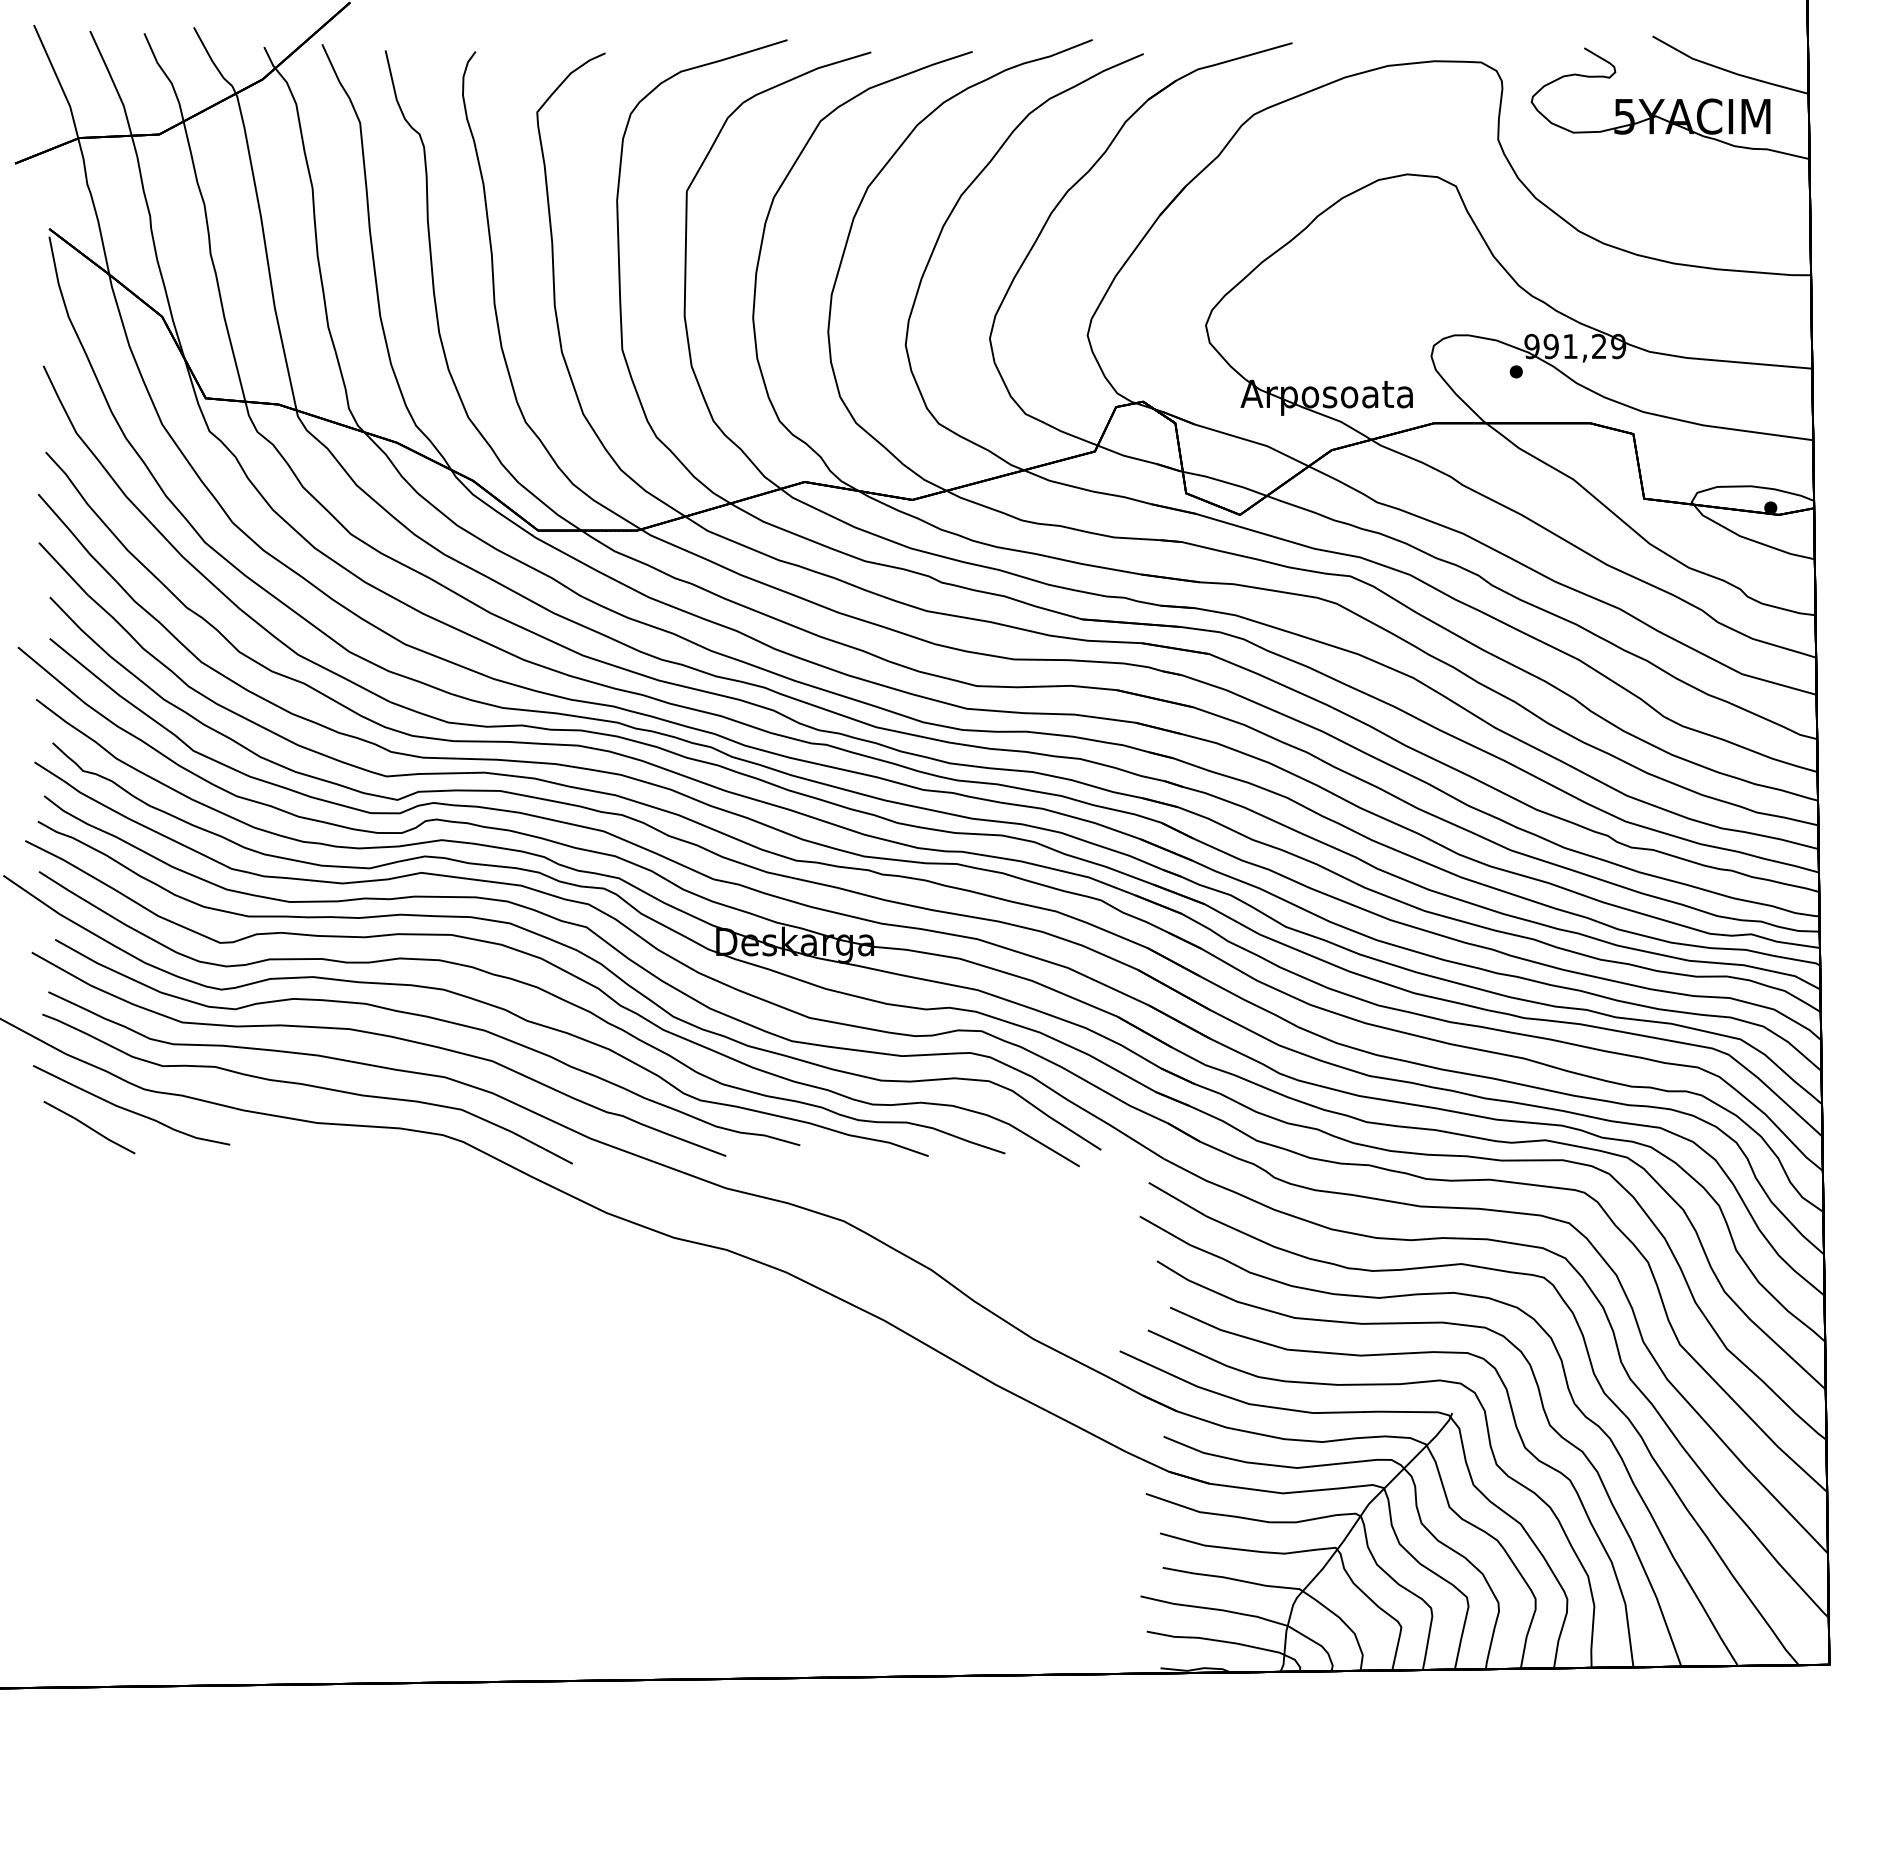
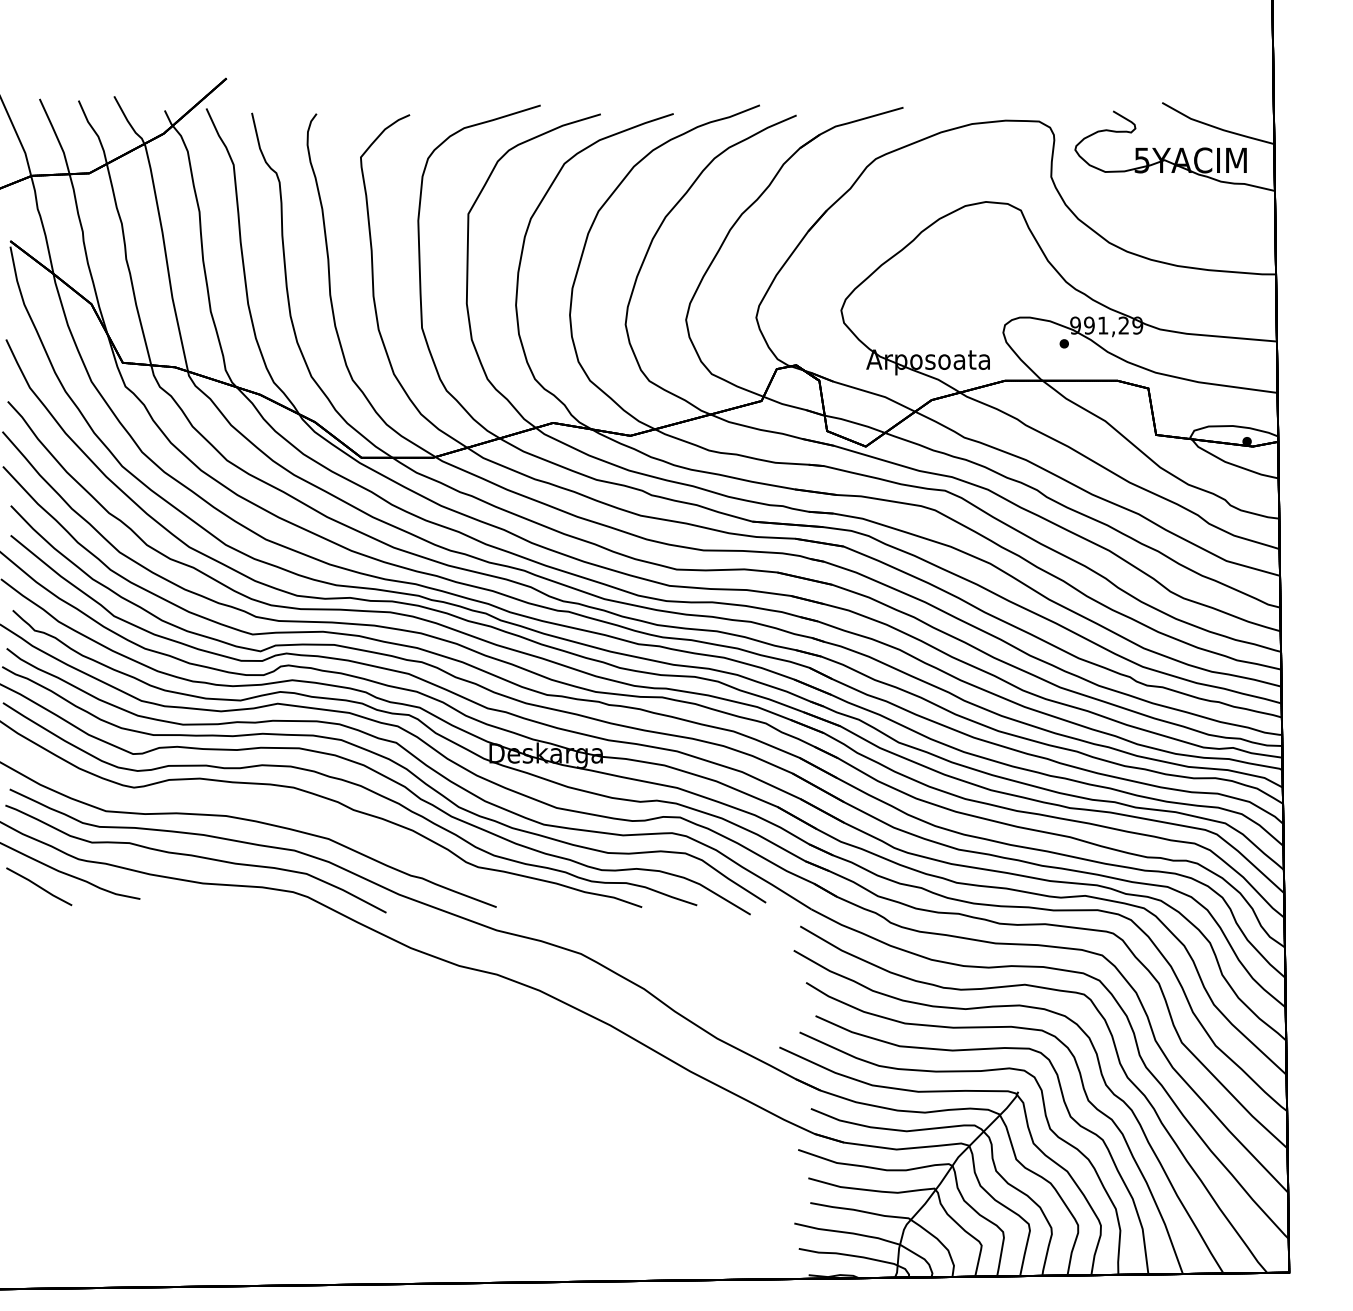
curve: (433, 1019) -> (286, 809), removed

